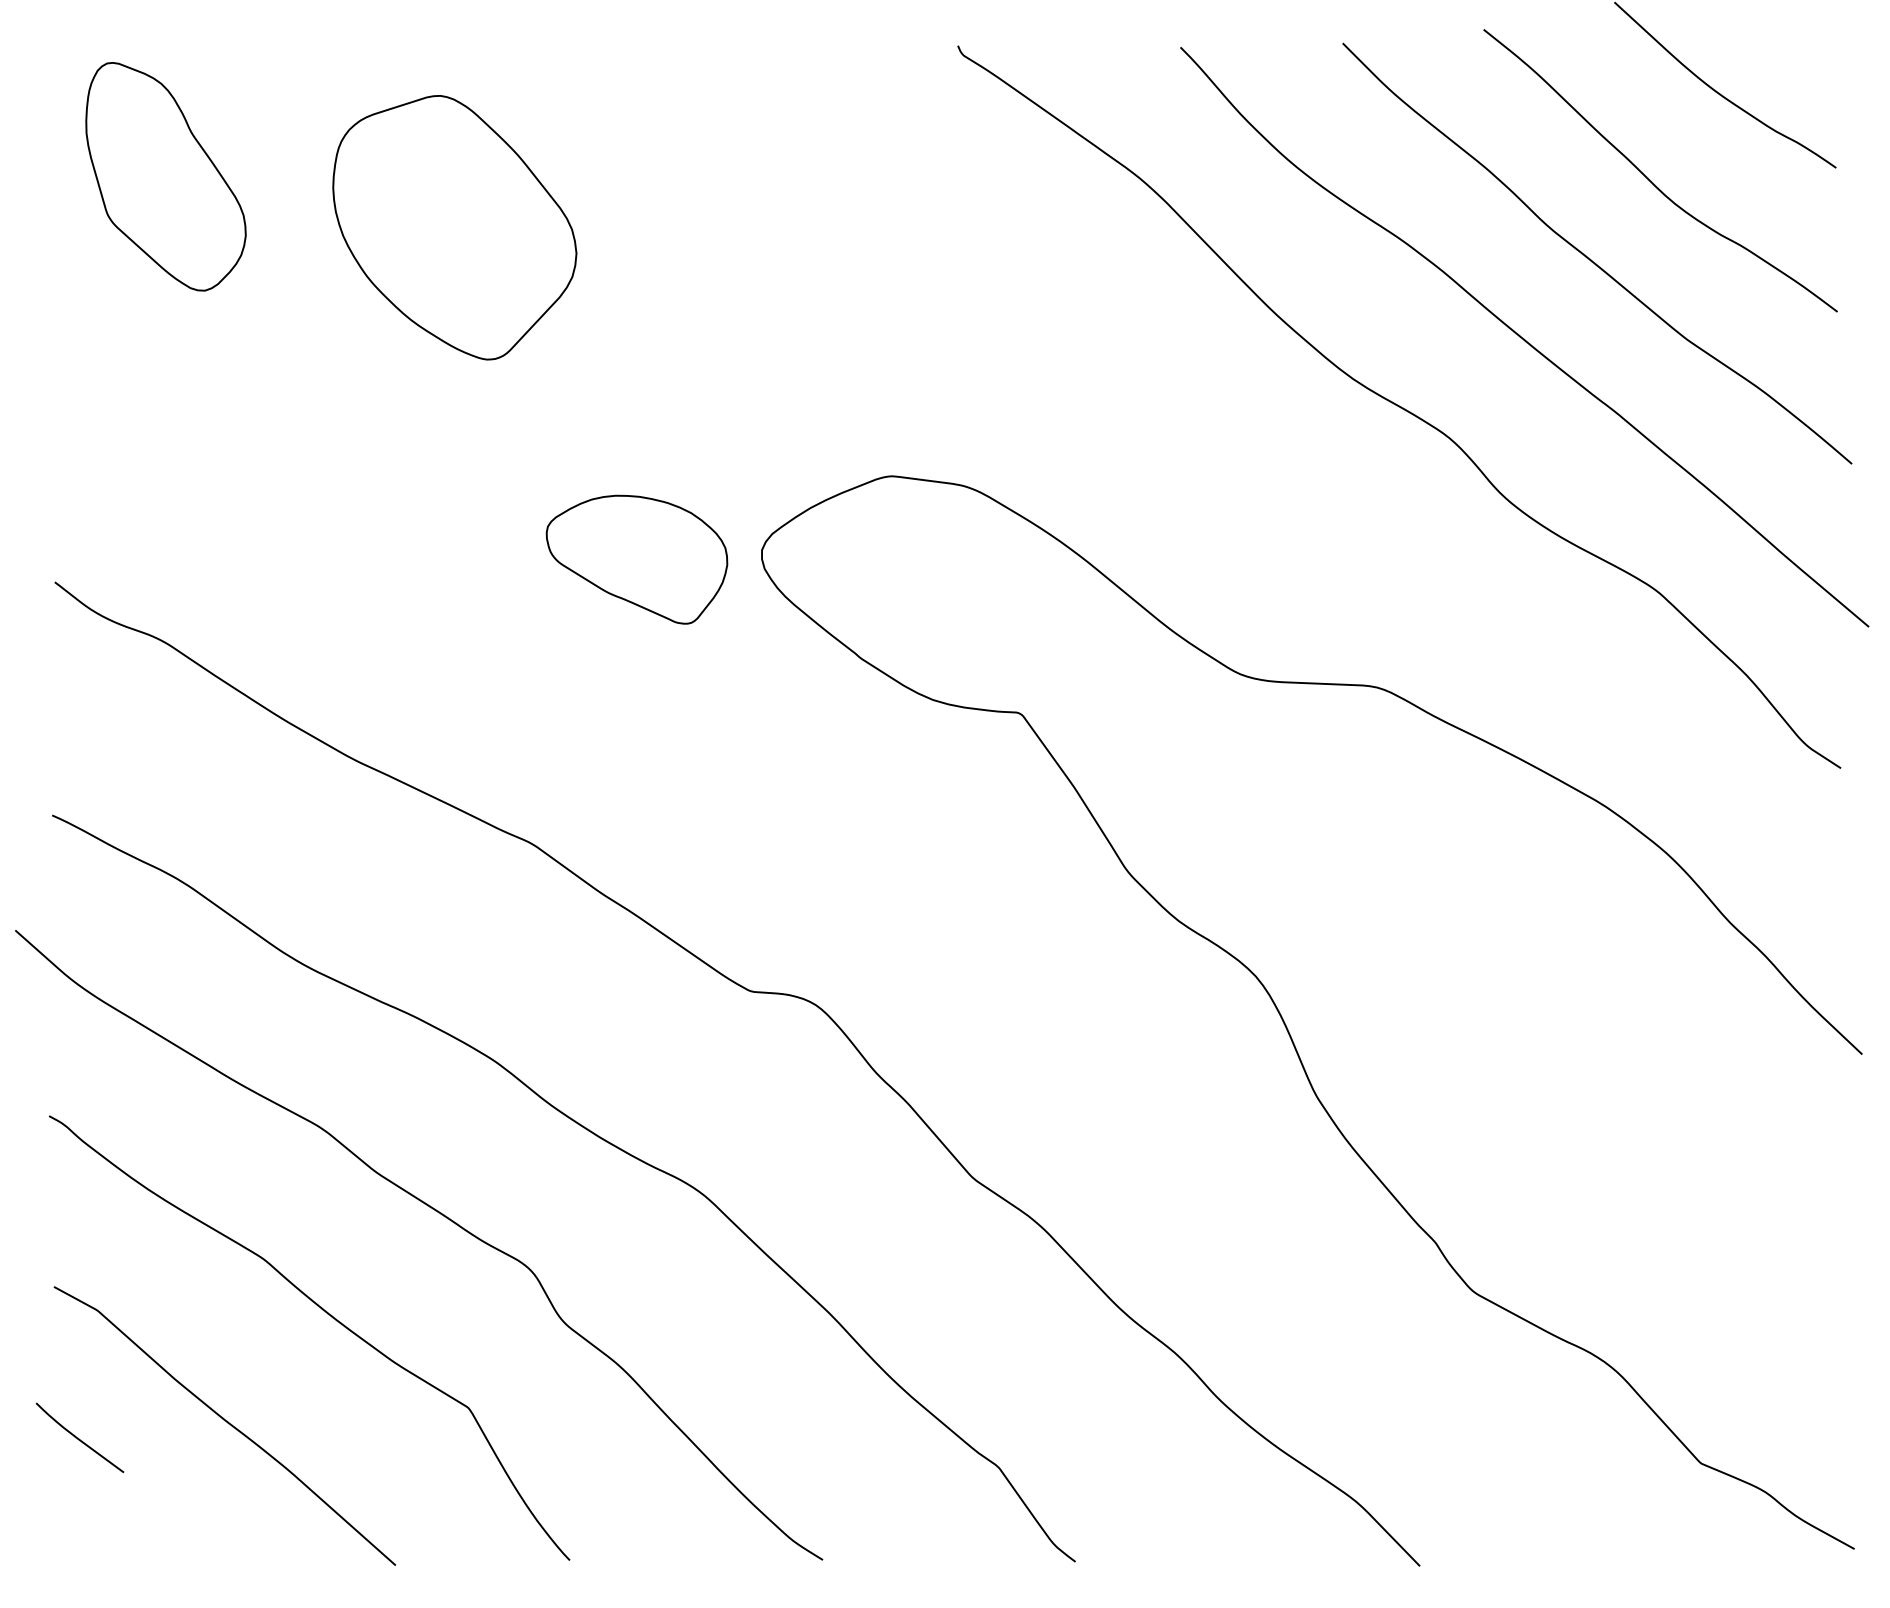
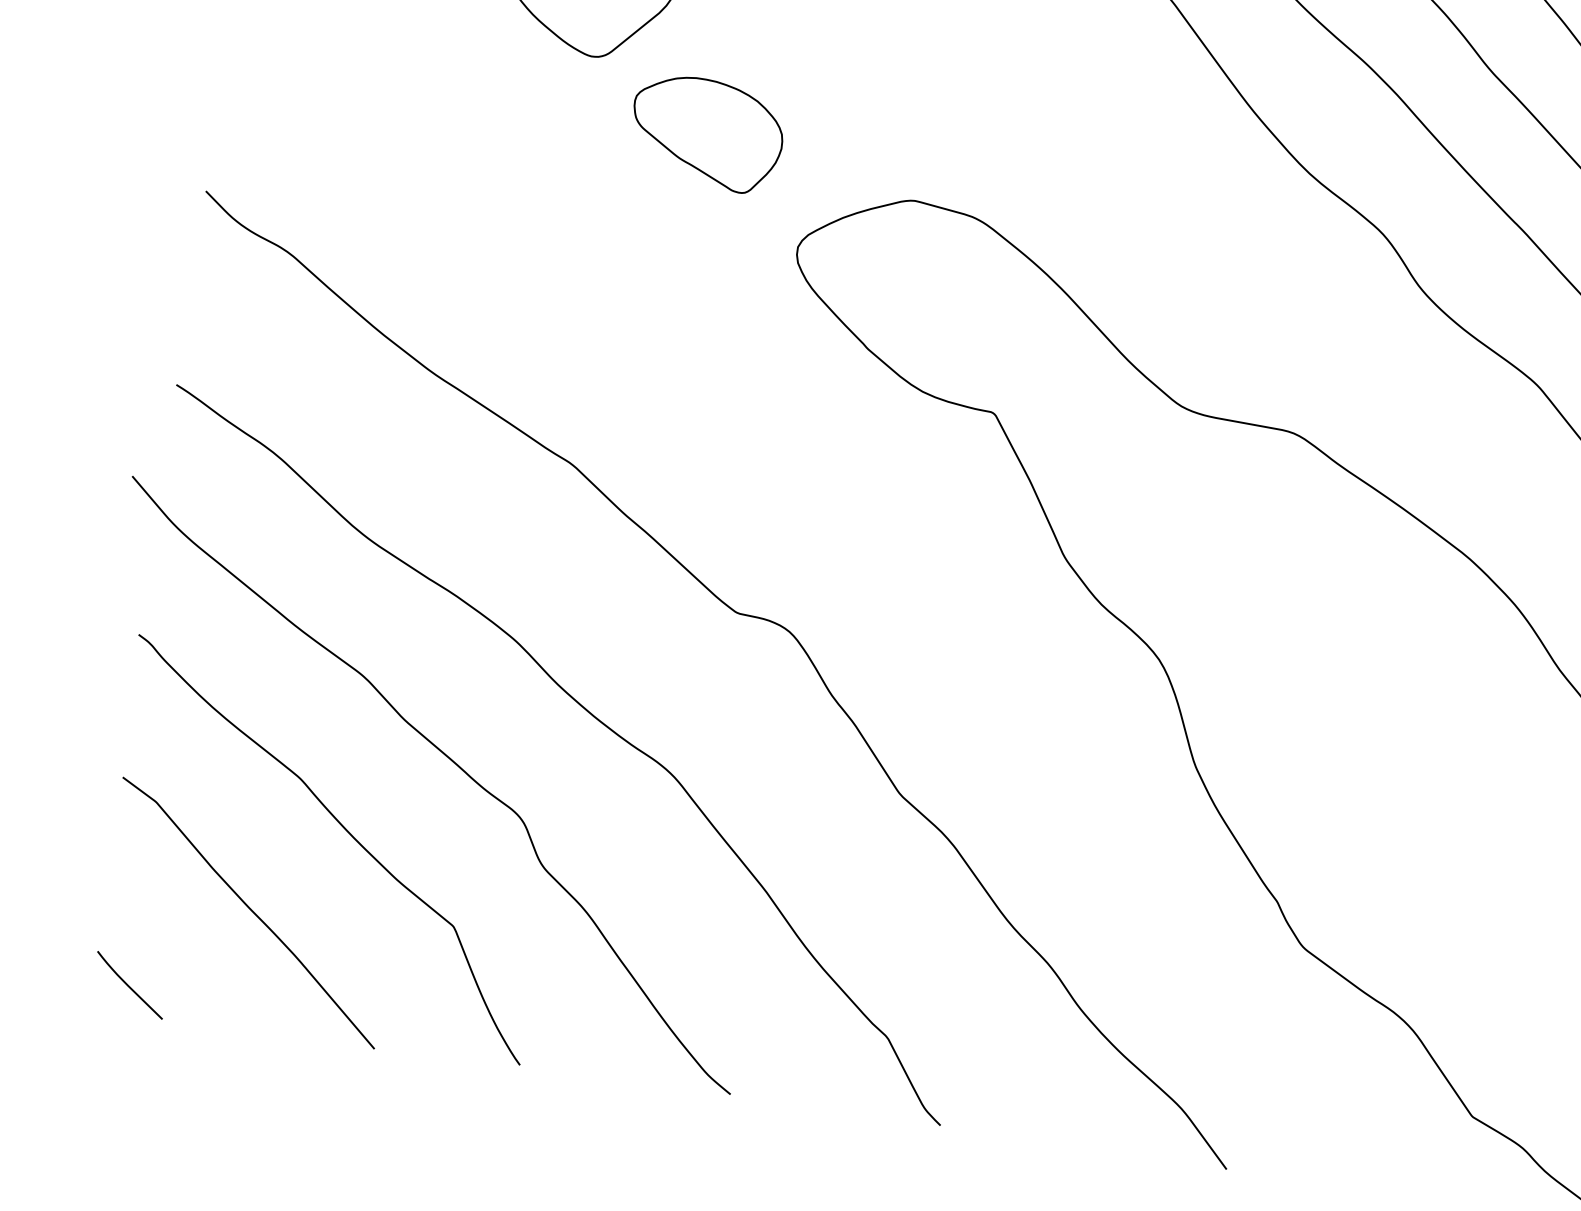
part: (636, 559) -> (706, 133), moved
curve: (79, 1438) -> (129, 985), moved

